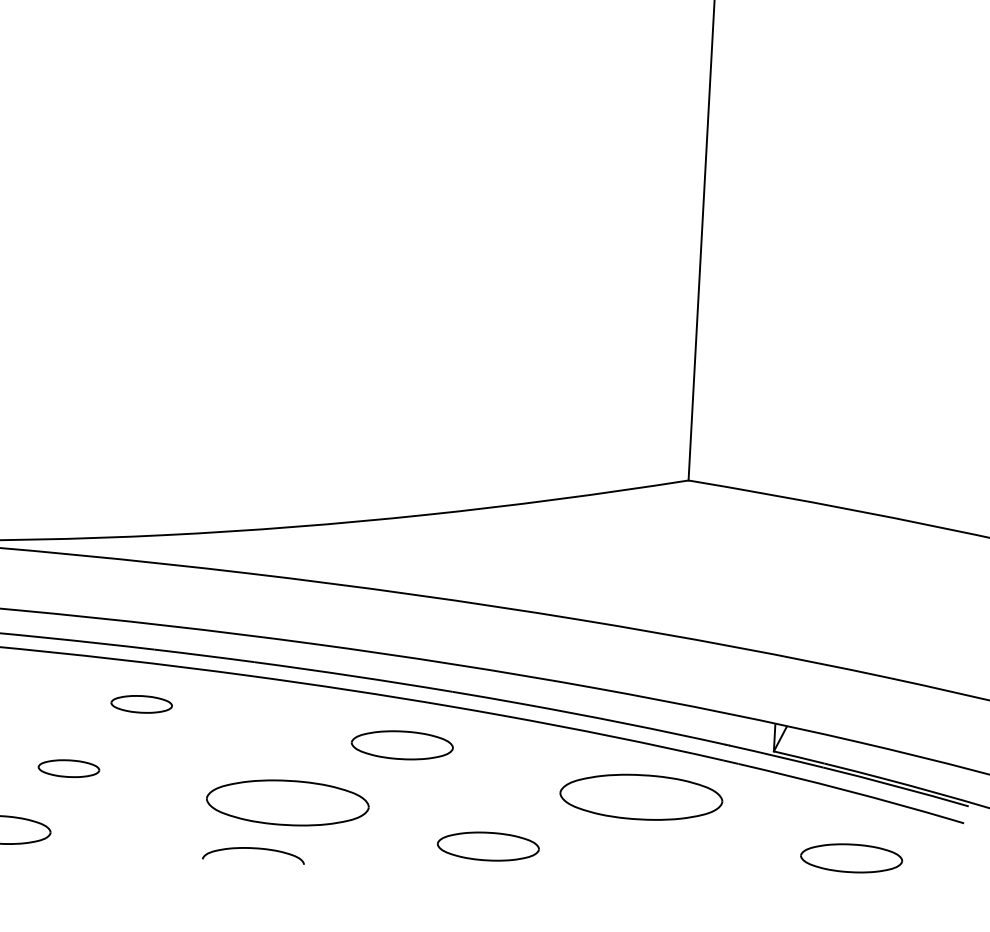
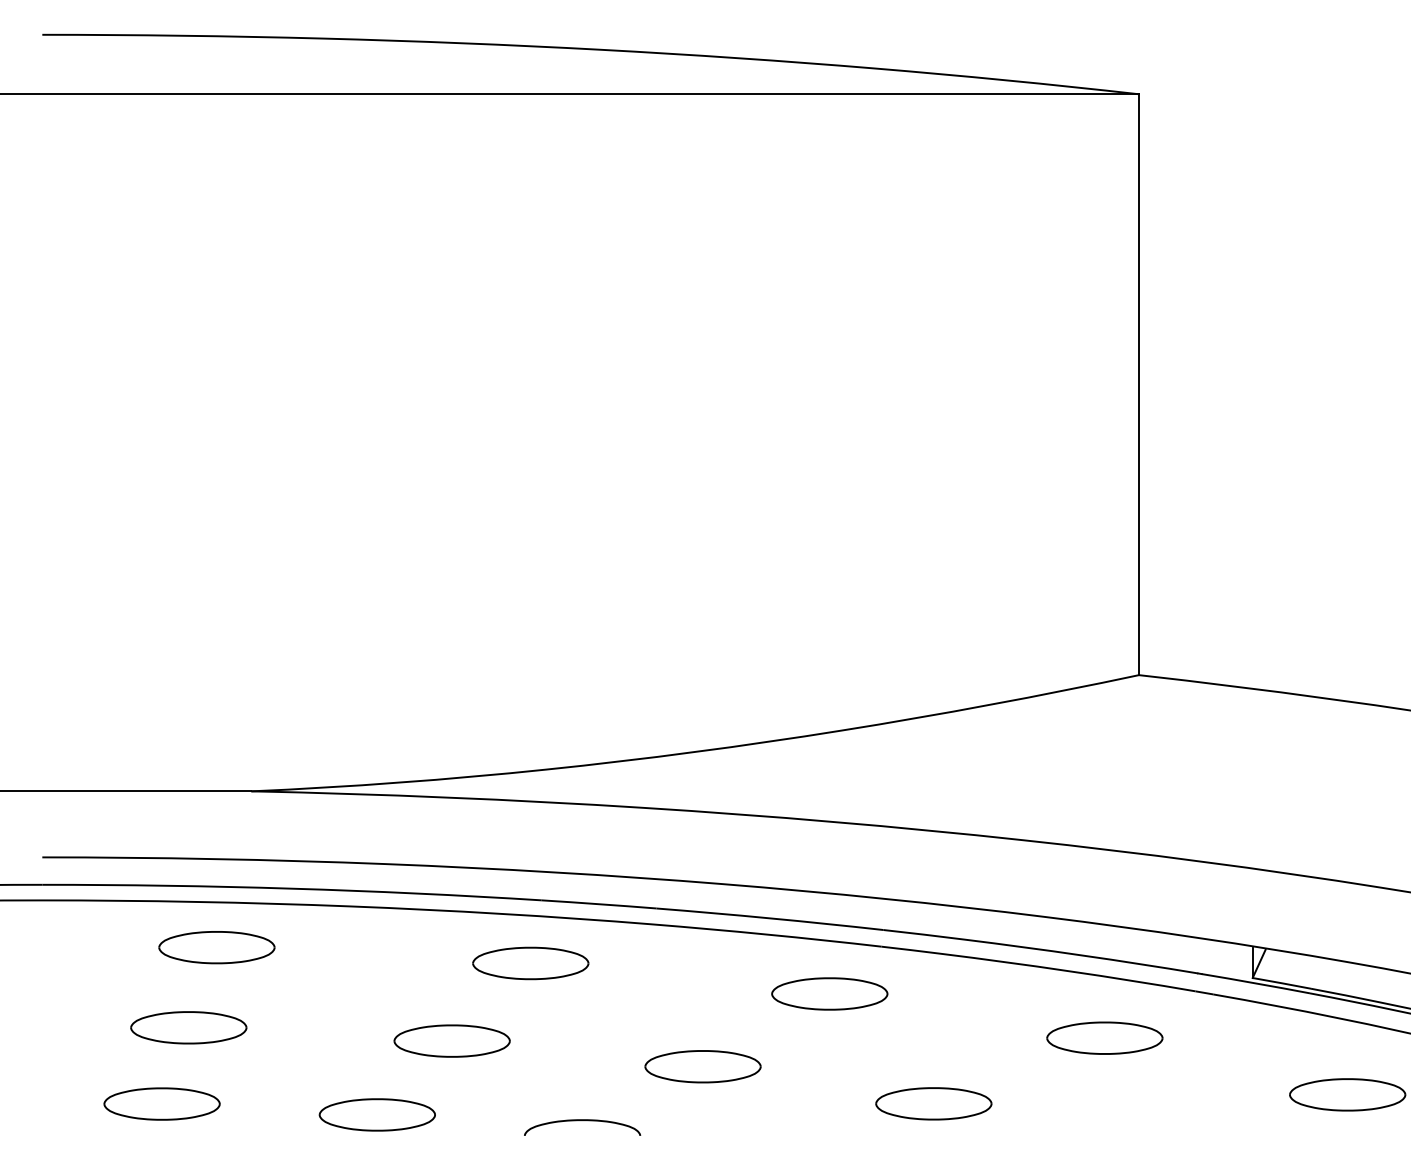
part: (141, 704) -> (530, 963), size x1.67
part: (68, 768) -> (451, 1040), size x1.67
part: (641, 796) -> (1104, 1037), size x0.62
part: (287, 802) -> (702, 1066), size x0.62
curve: (254, 849) -> (582, 1121), moved

